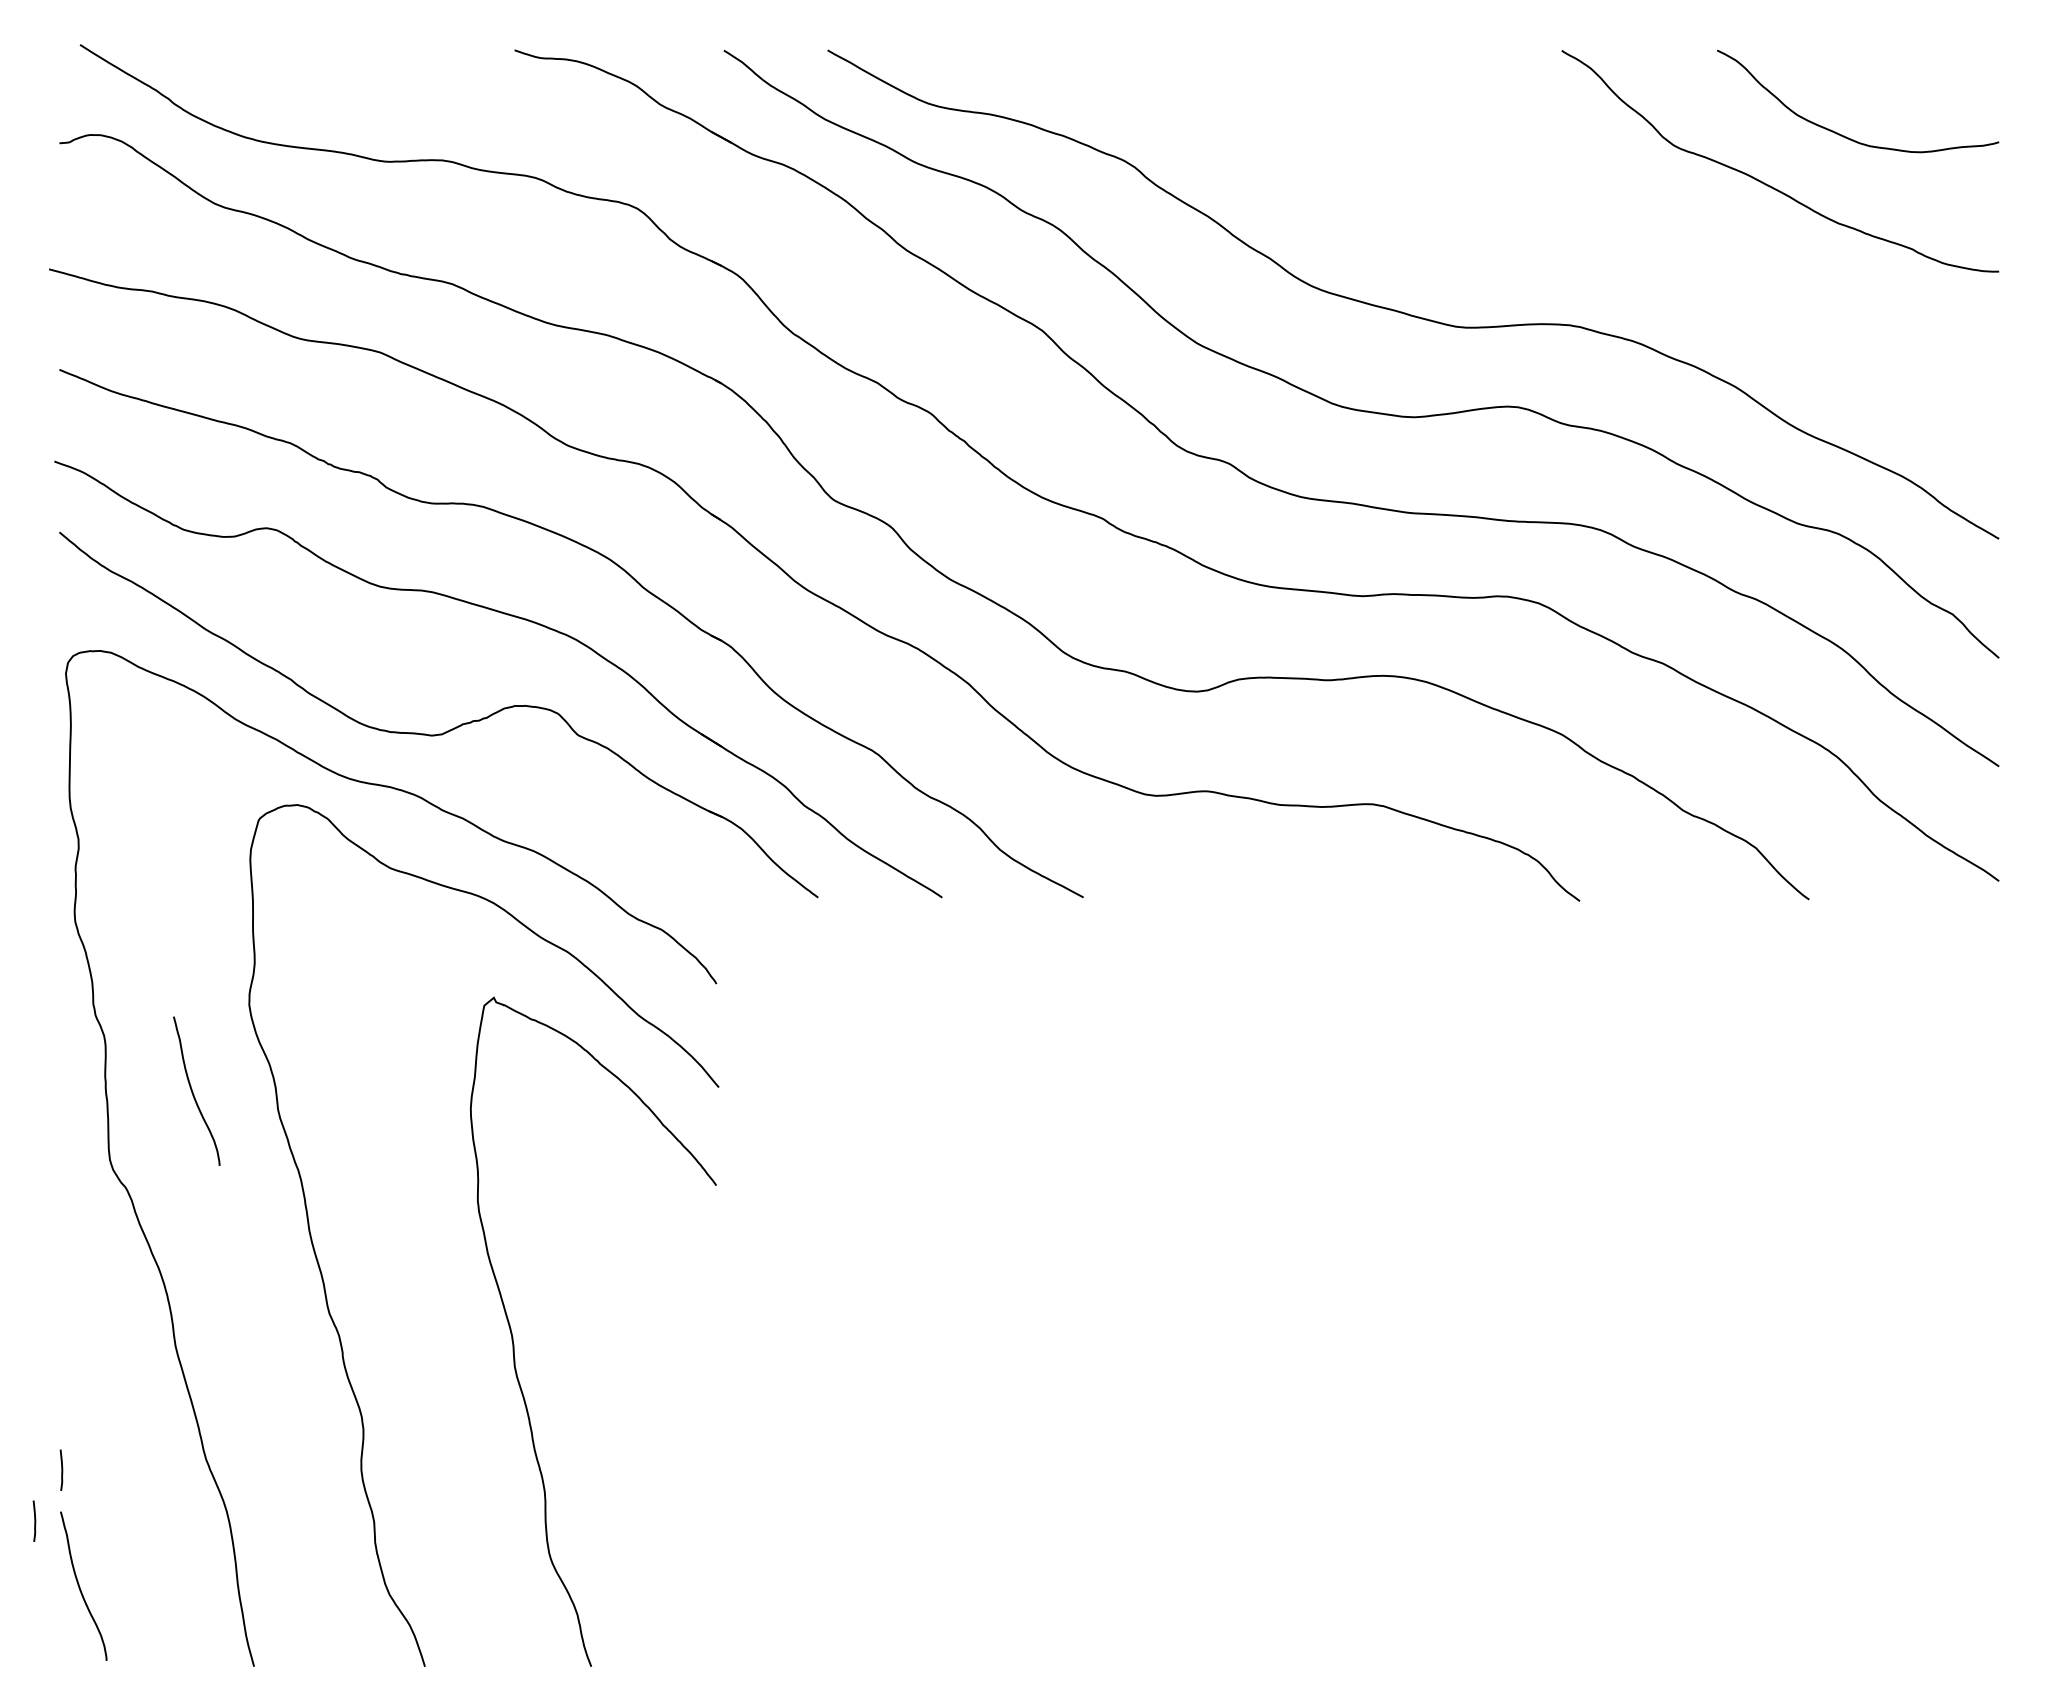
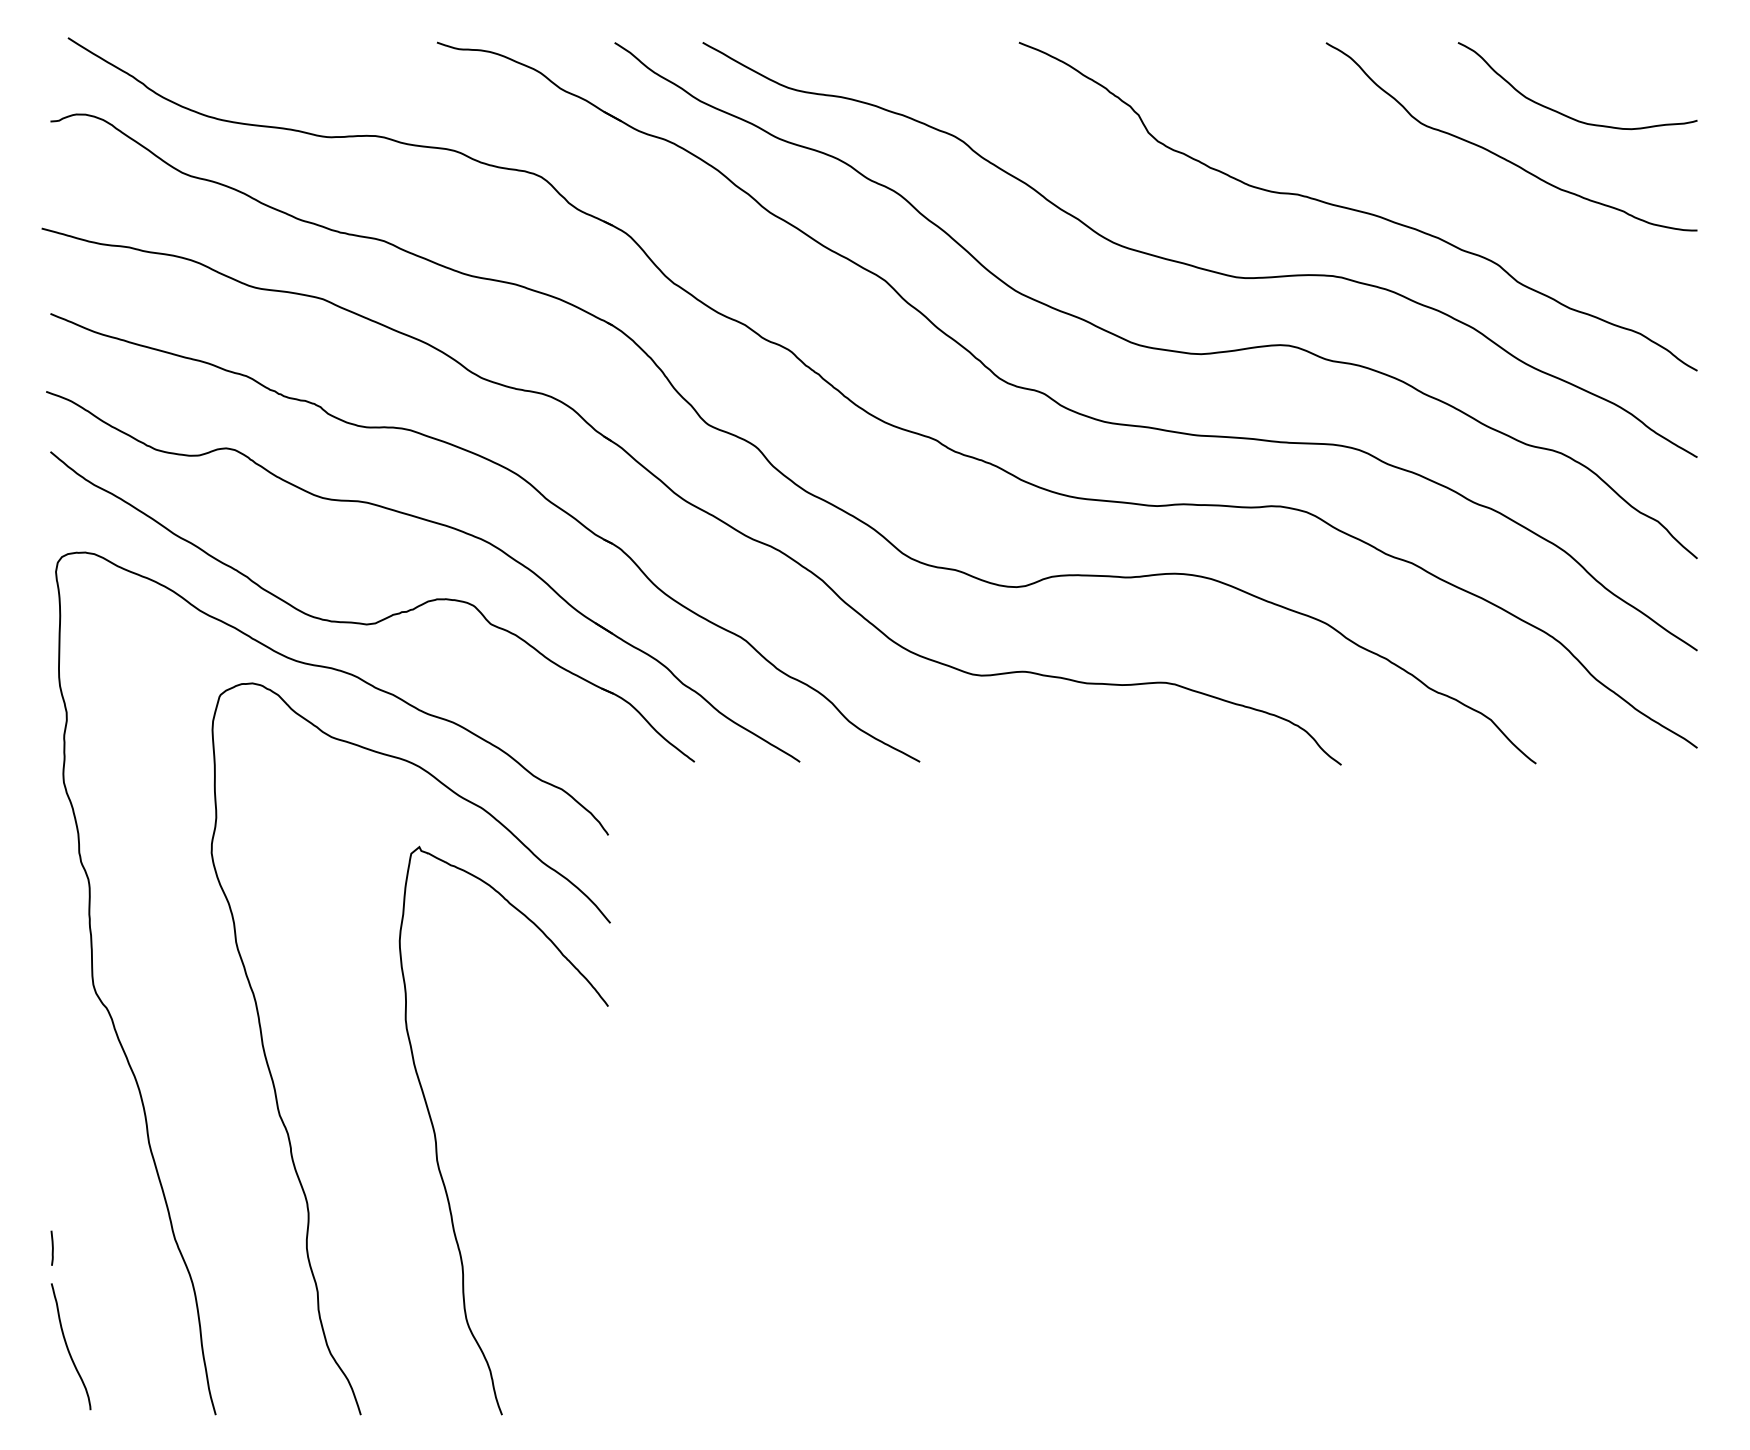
curve: (1599, 247) -> (1358, 210), added
curve: (193, 1091) -> (164, 926), removed
curve: (34, 1520) -> (29, 1290), removed

